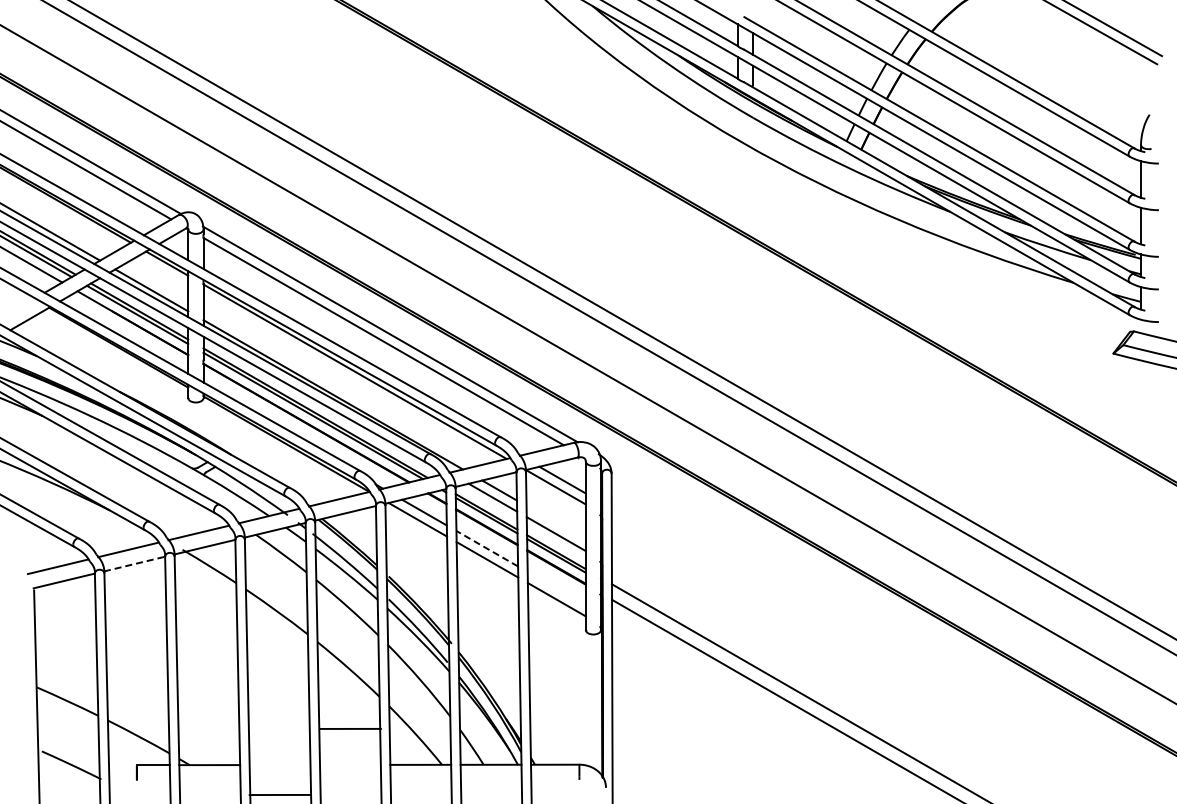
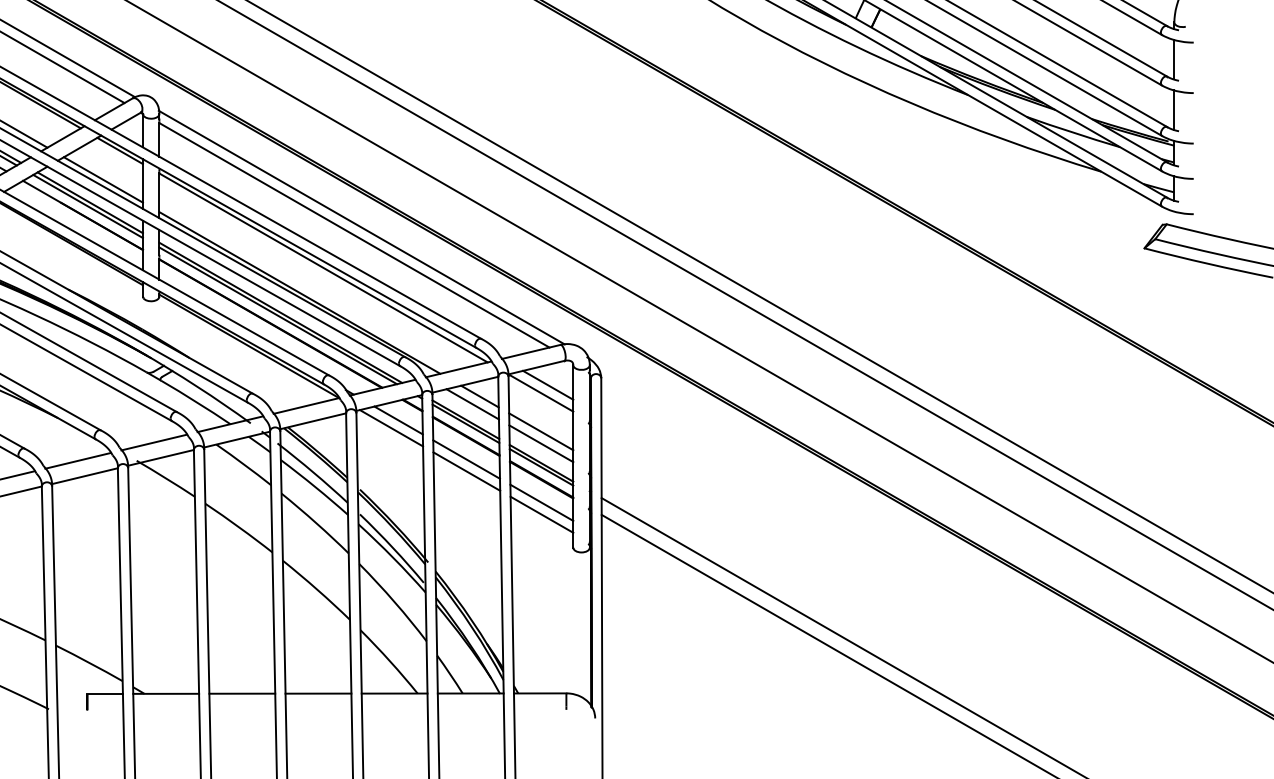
line: (555, 523) -> (540, 432), added
line: (487, 548) -> (466, 459), dashed -> solid
line: (135, 563) -> (85, 475), dashed -> solid
line: (556, 588) -> (541, 502), added
line: (350, 728) -> (318, 693), moved
line: (279, 794) -> (241, 693), moved

